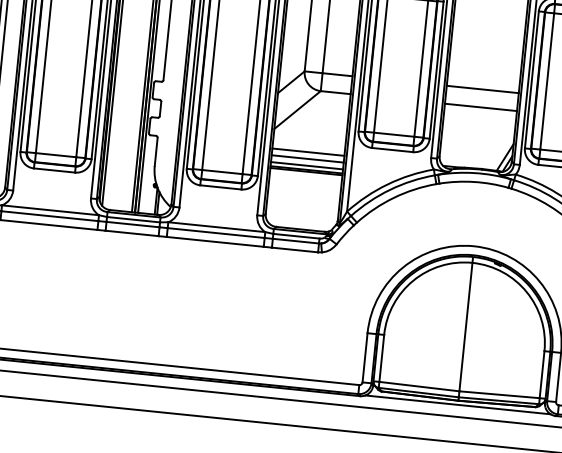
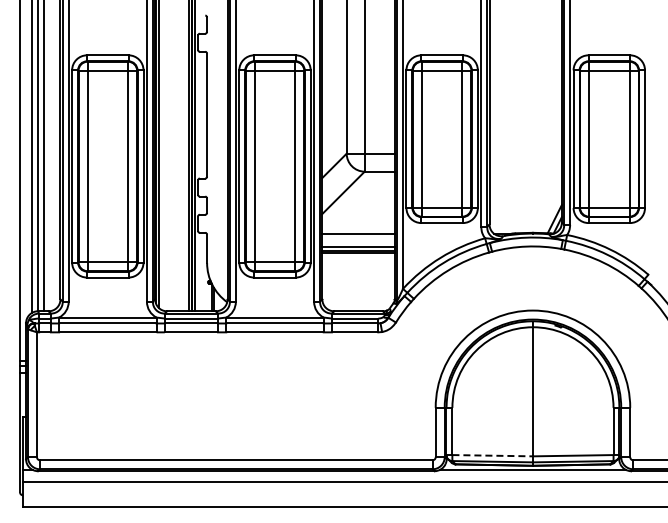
line: (482, 89) -> (525, 153), removed
line: (480, 107) -> (525, 171), removed
line: (307, 158) -> (358, 240), removed
line: (420, 386) -> (493, 455), solid -> dashed

